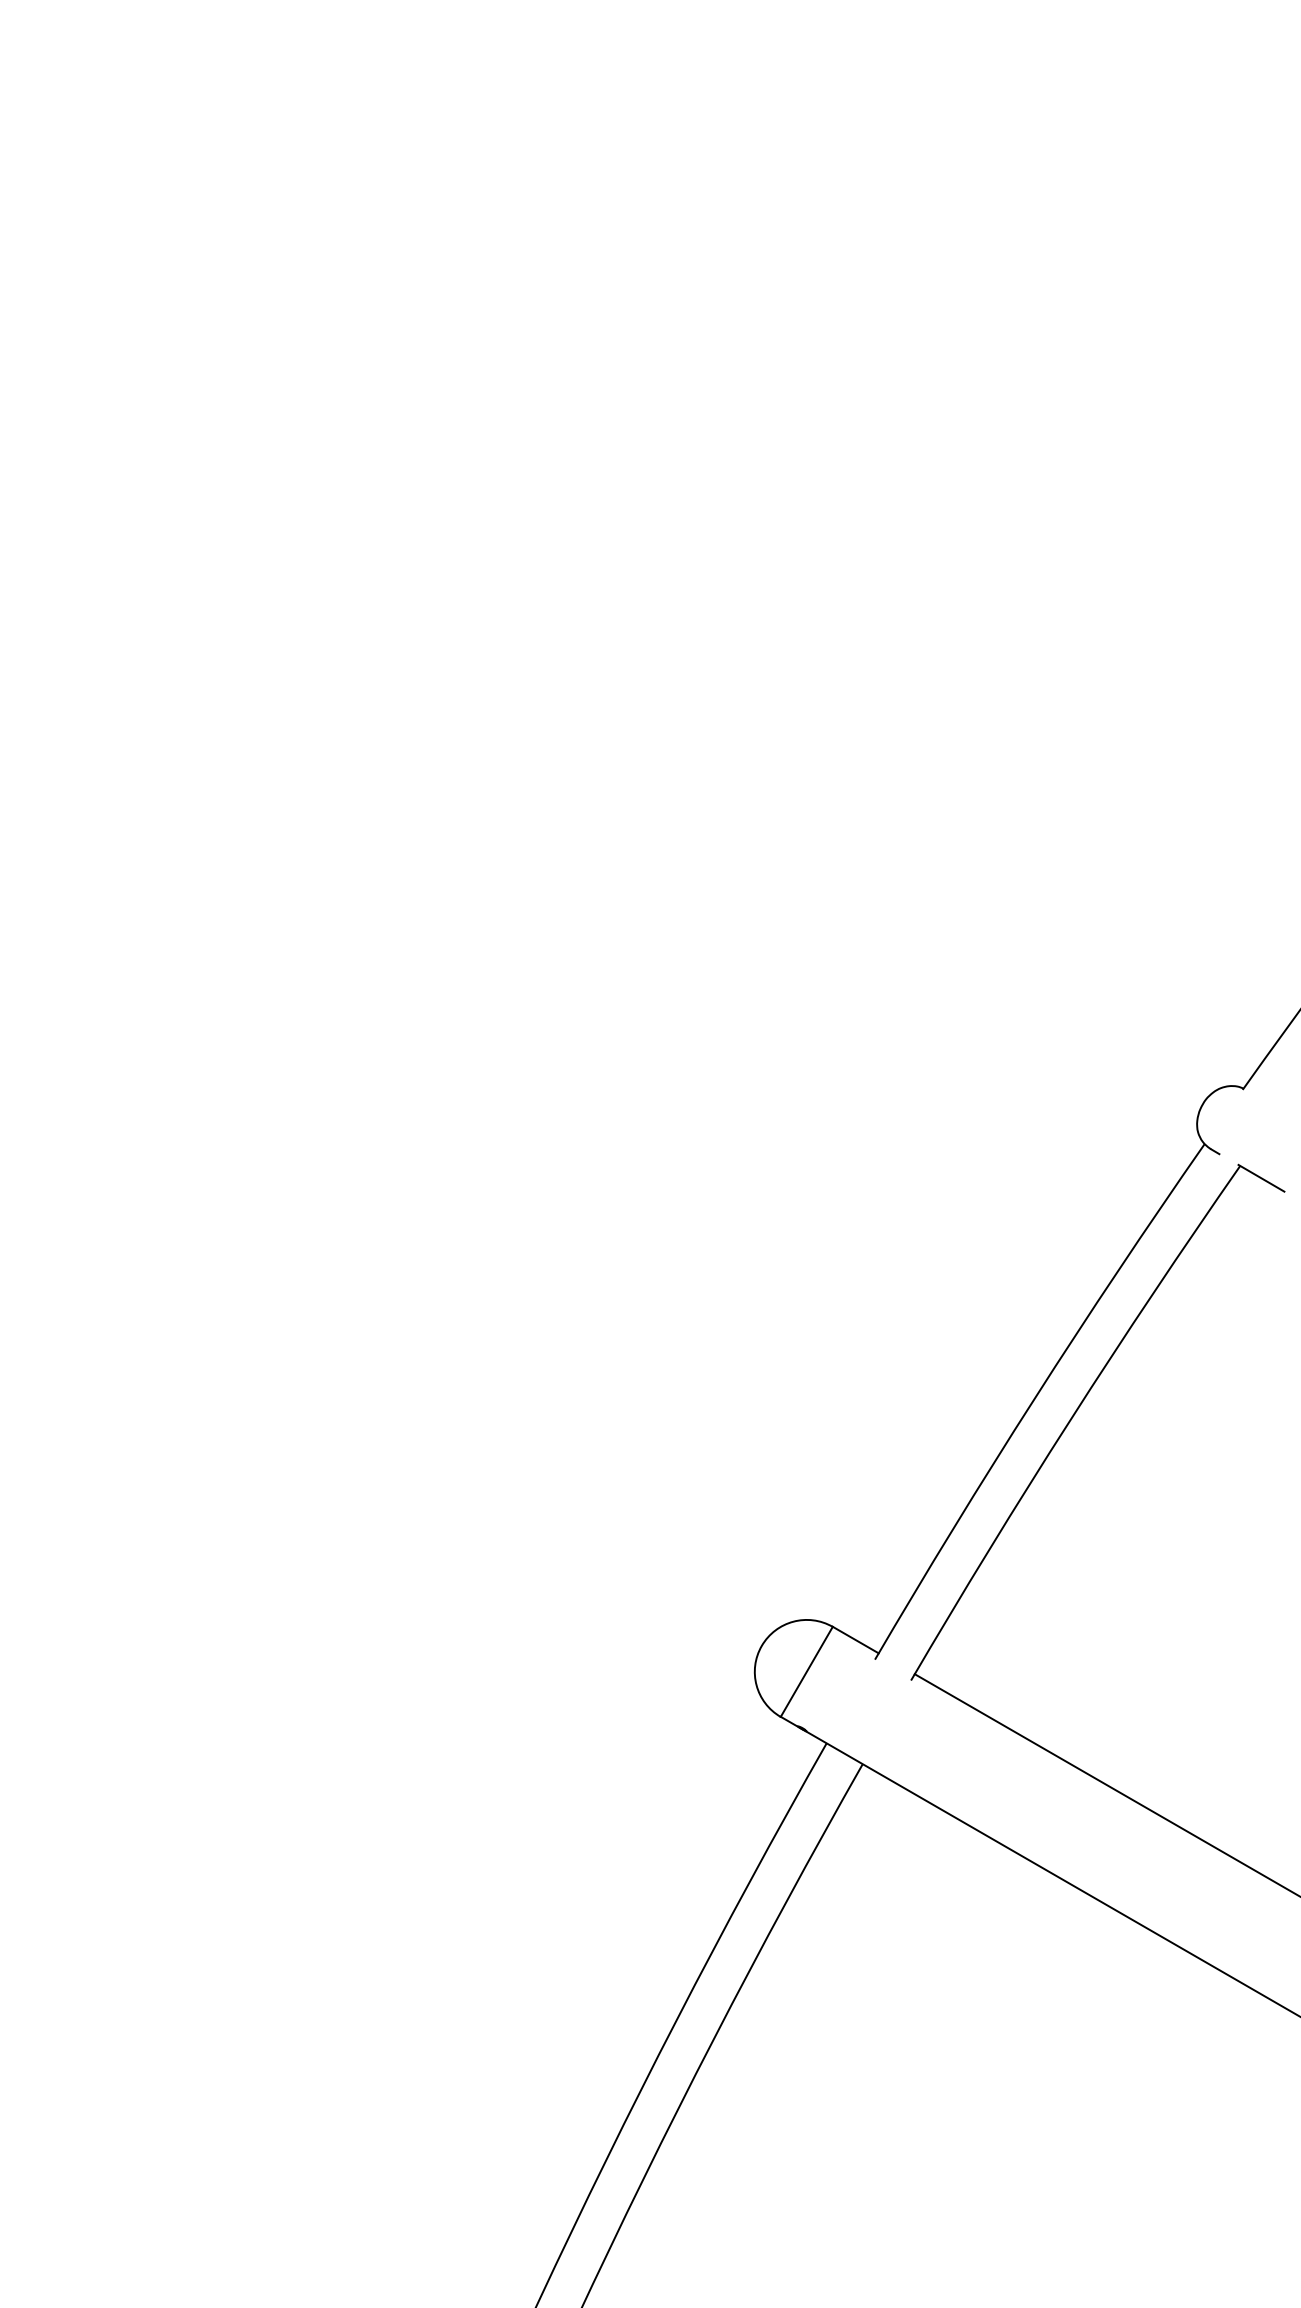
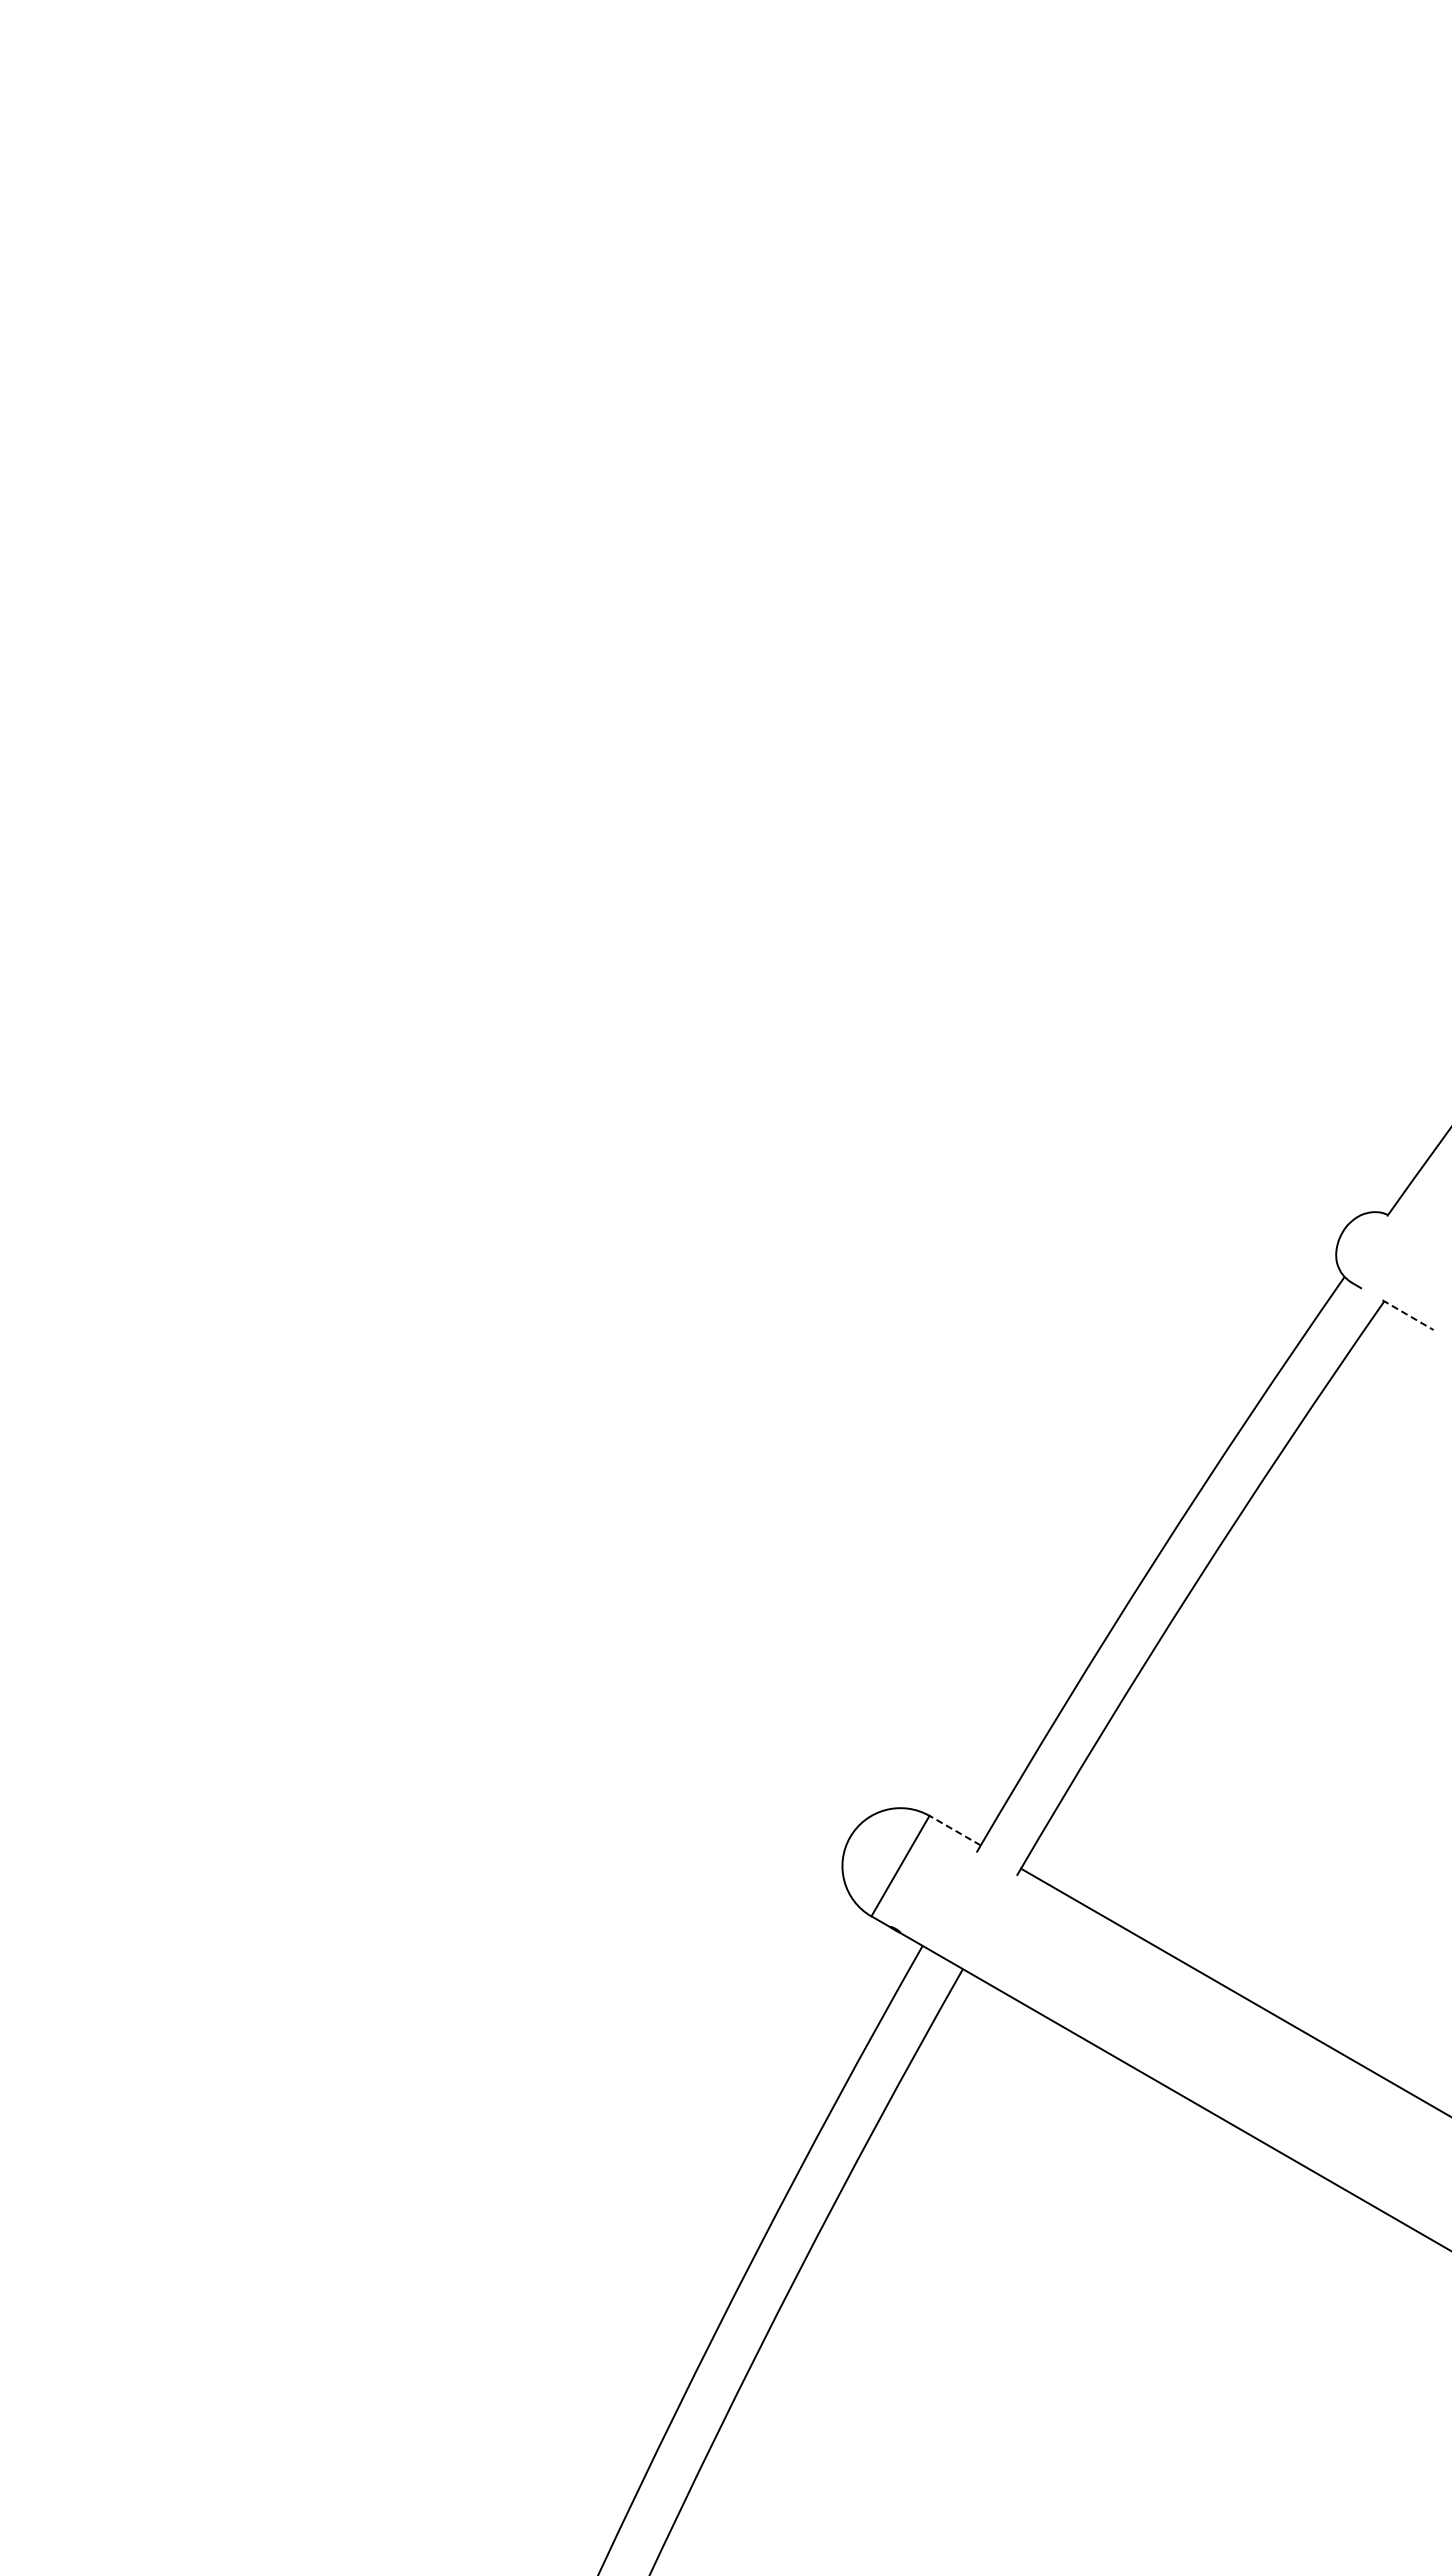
line: (1261, 1178) -> (1408, 1315), solid -> dashed
line: (856, 1639) -> (955, 1830), solid -> dashed

